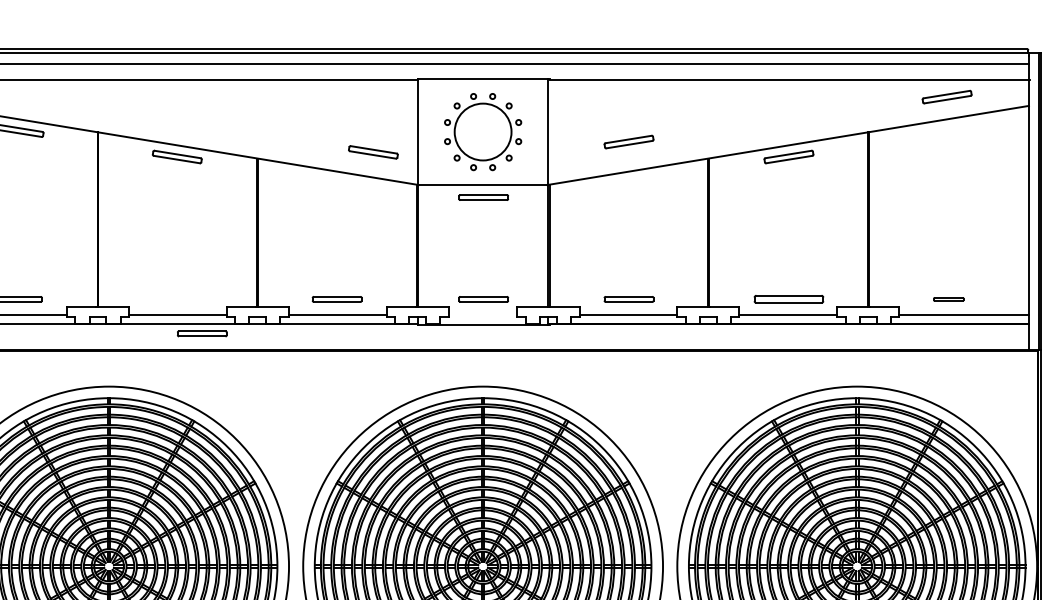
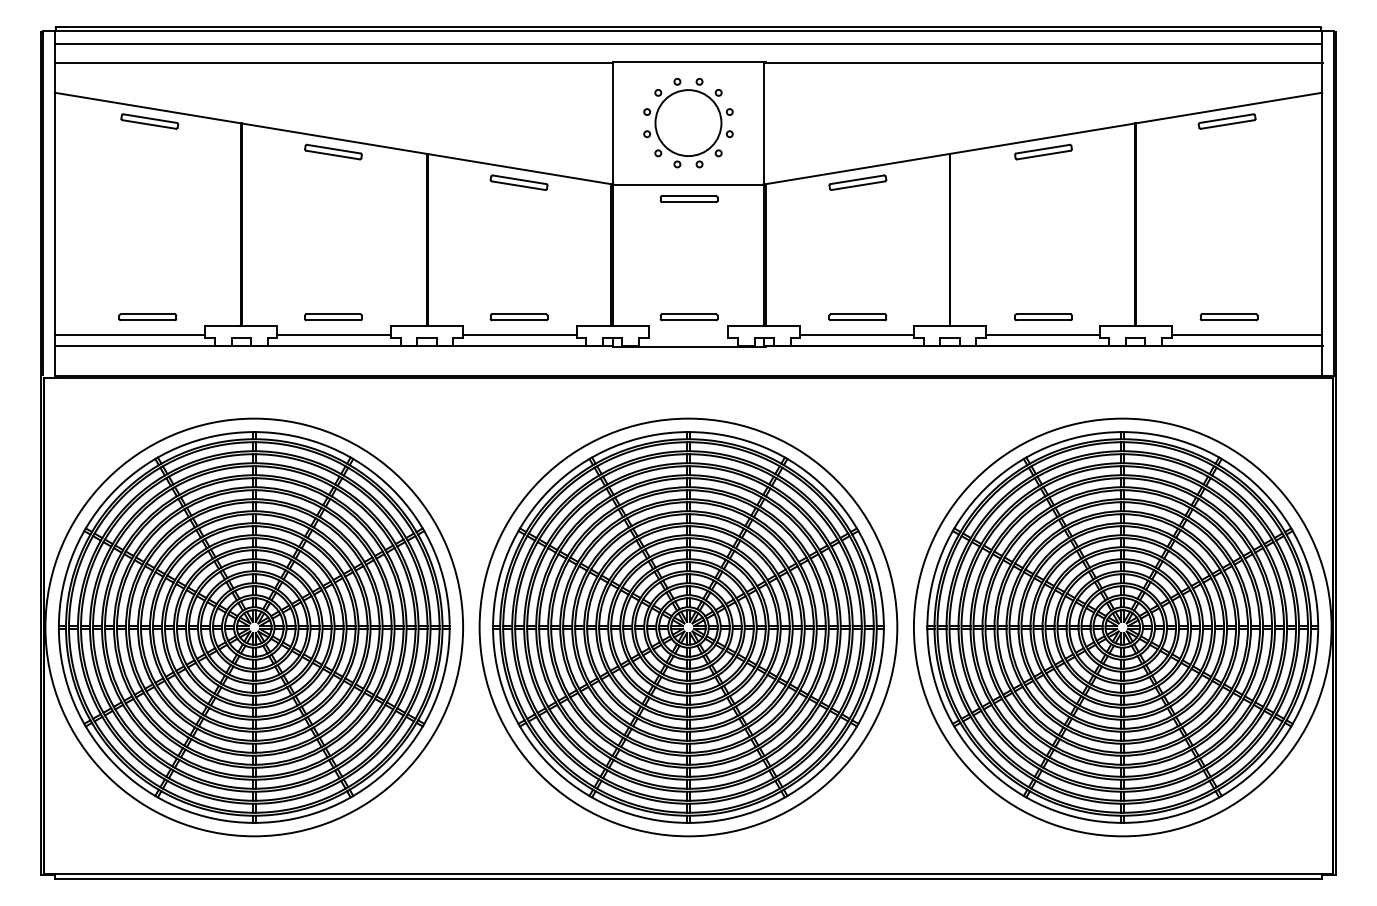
part: (946, 97) -> (1226, 121), moved
part: (628, 141) -> (857, 182), moved
part: (372, 152) -> (518, 182), moved
part: (788, 299) -> (1043, 317), size x0.71
part: (948, 299) -> (1228, 317), size x1.67
part: (202, 333) -> (333, 317), moved

